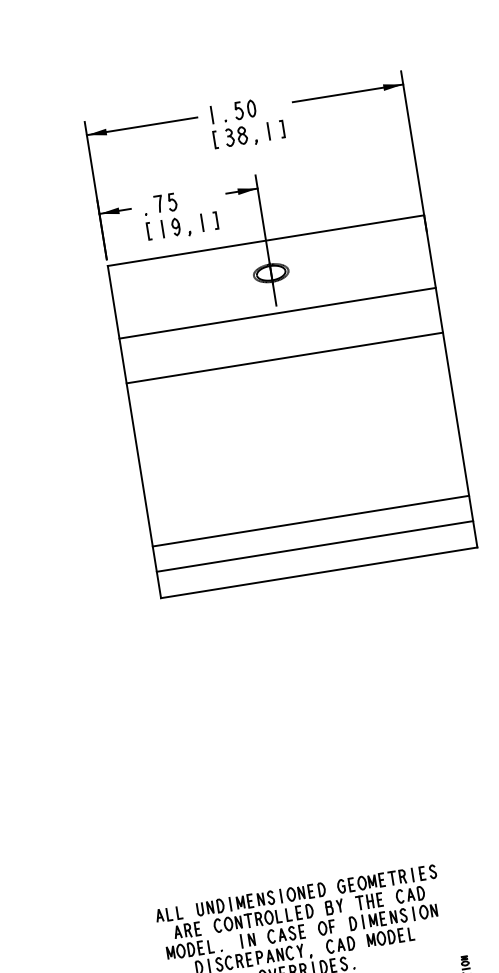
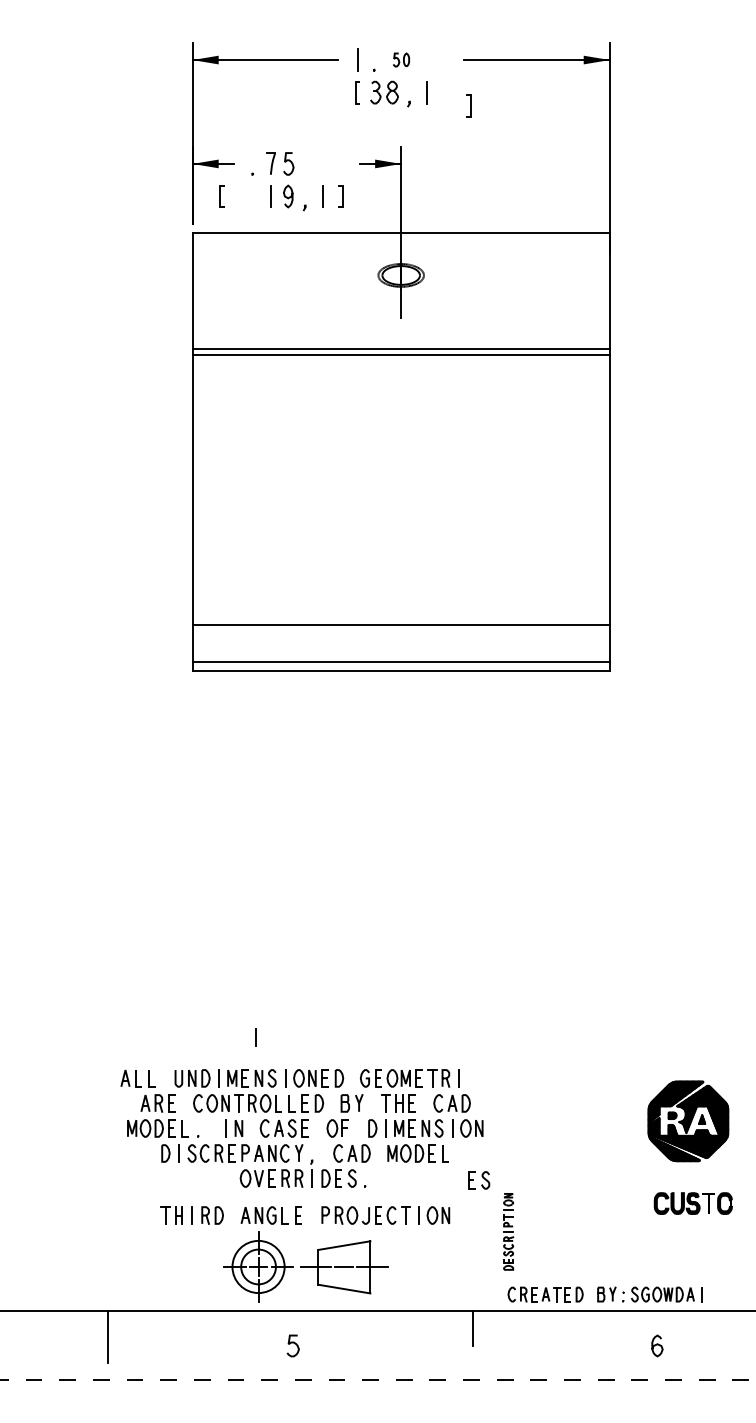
part: (245, 109) -> (401, 59), size x0.6
line: (283, 128) -> (470, 105), moved
line: (148, 231) -> (220, 196), moved
line: (277, 313) -> (400, 355), moved
line: (284, 358) -> (400, 349), moved
line: (310, 521) -> (400, 625), moved
line: (314, 546) -> (400, 661), moved
line: (253, 868) -> (255, 1037), added
part: (428, 872) -> (479, 1180), moved

